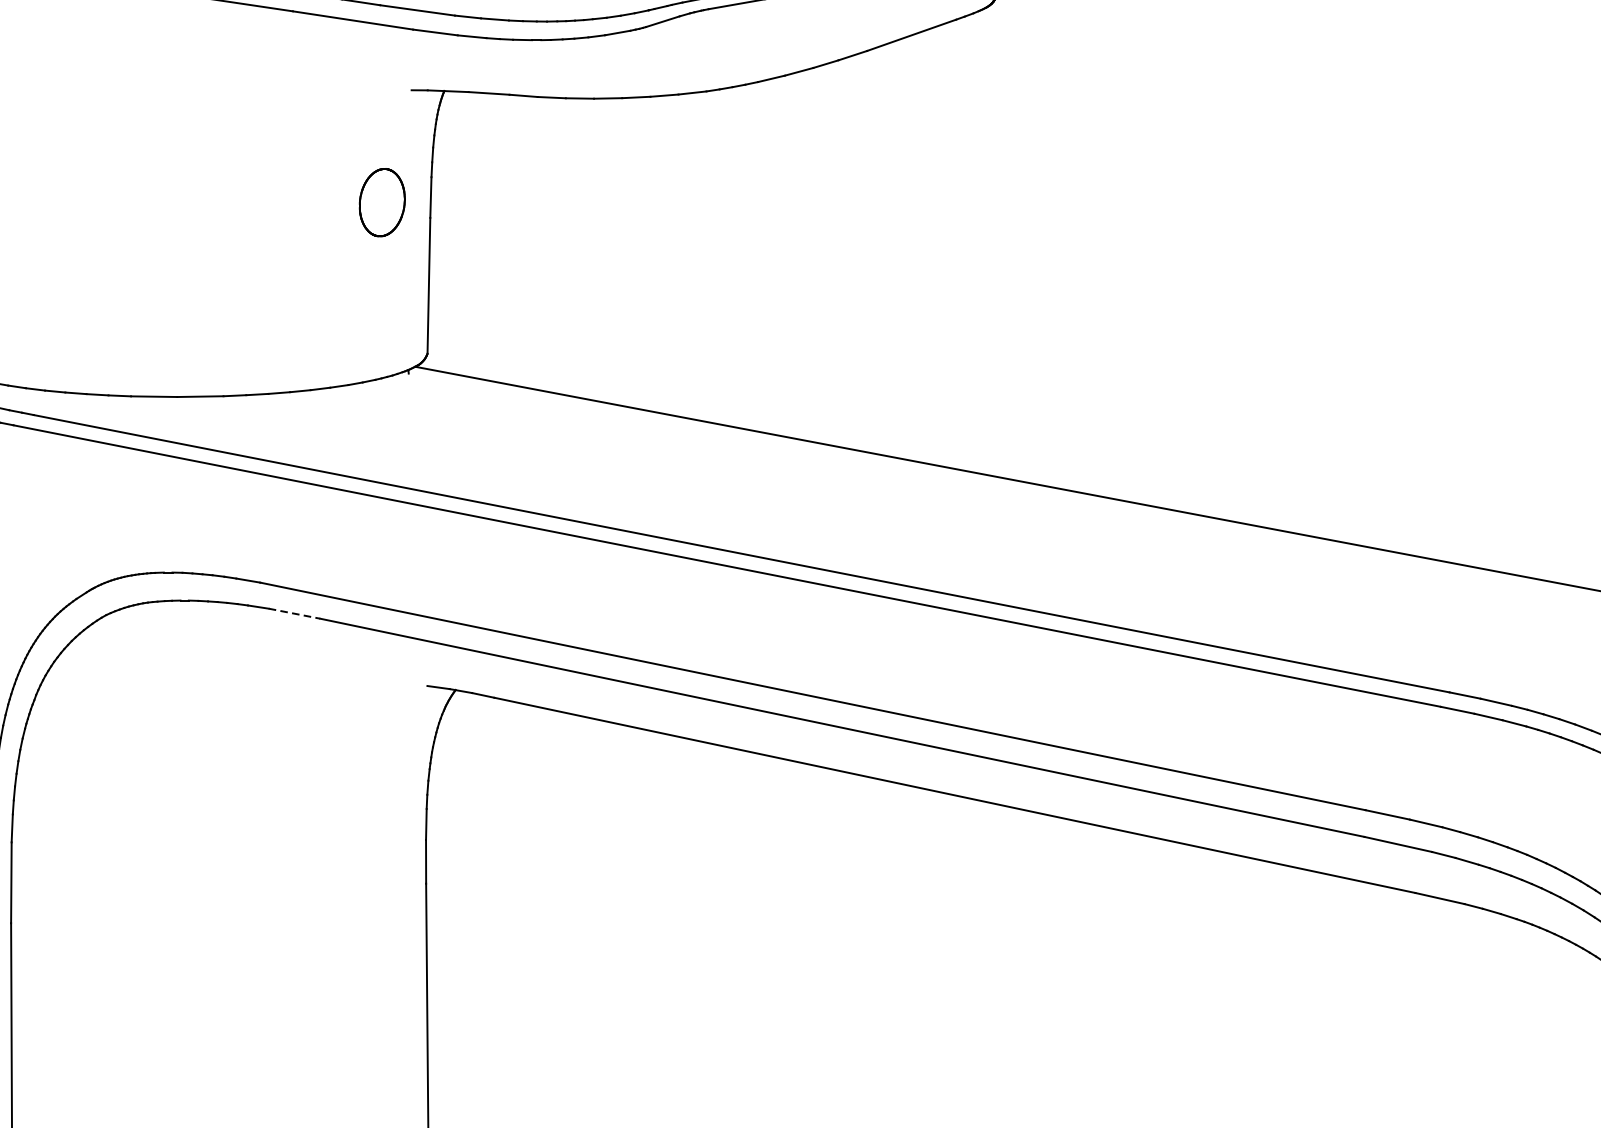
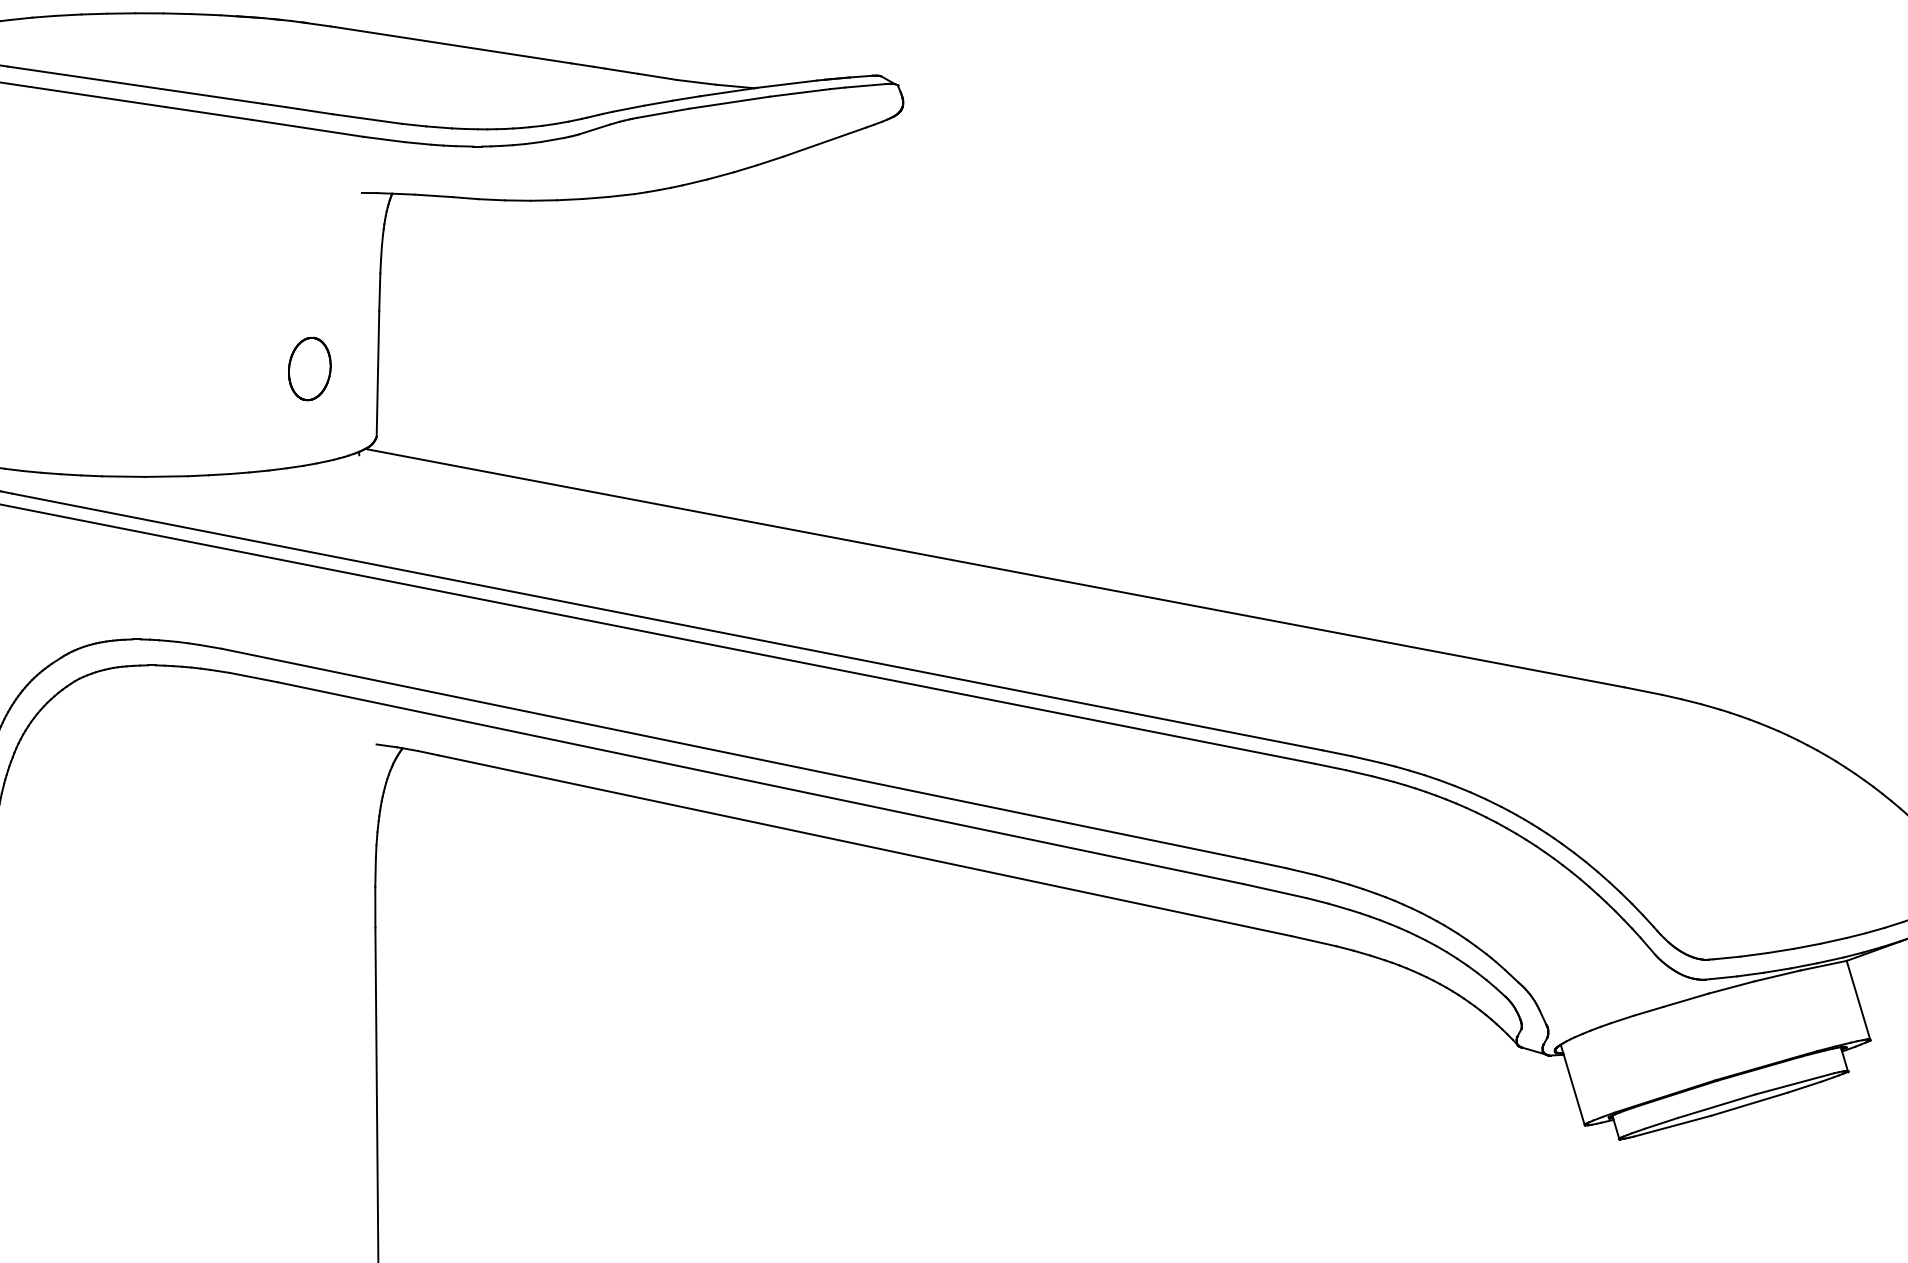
part: (381, 202) -> (309, 368), moved
line: (295, 613) -> (254, 677), dashed -> solid

